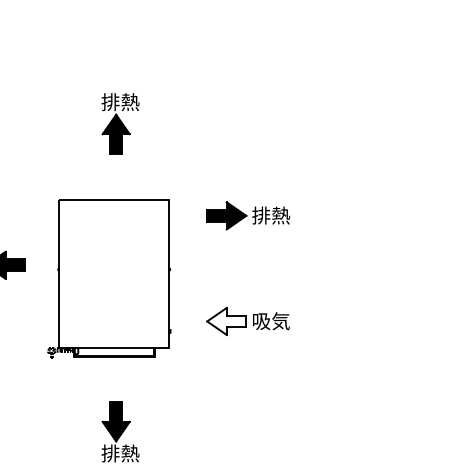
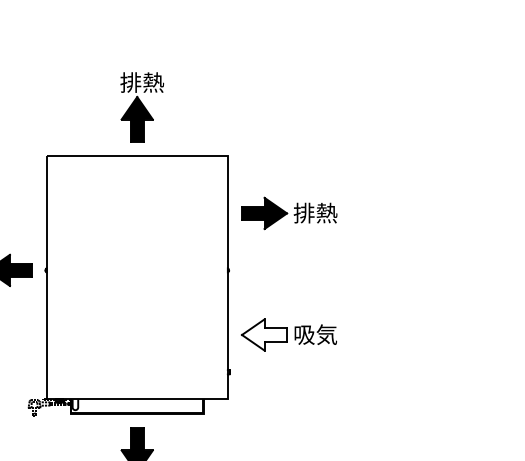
part: (109, 278) -> (129, 285), size x1.43

